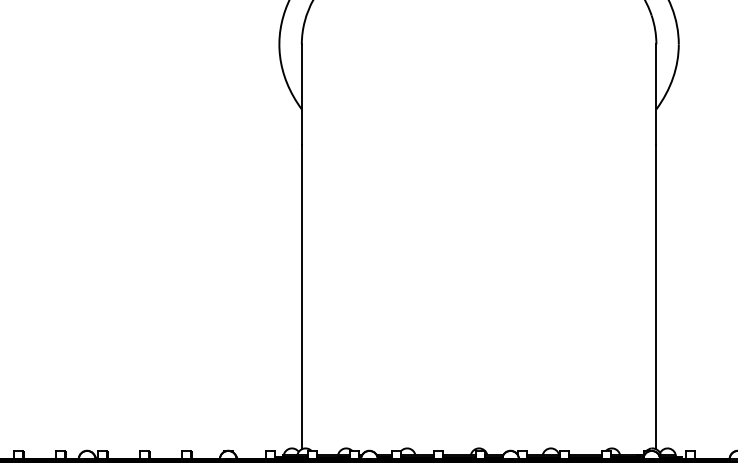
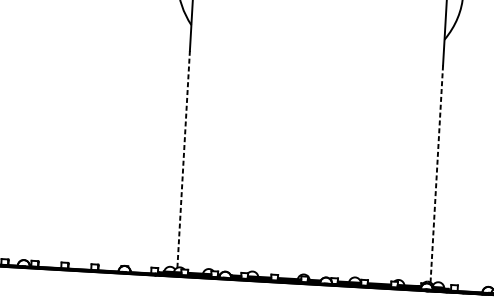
line: (301, 297) -> (183, 159), solid -> dashed
line: (656, 297) -> (436, 174), solid -> dashed

